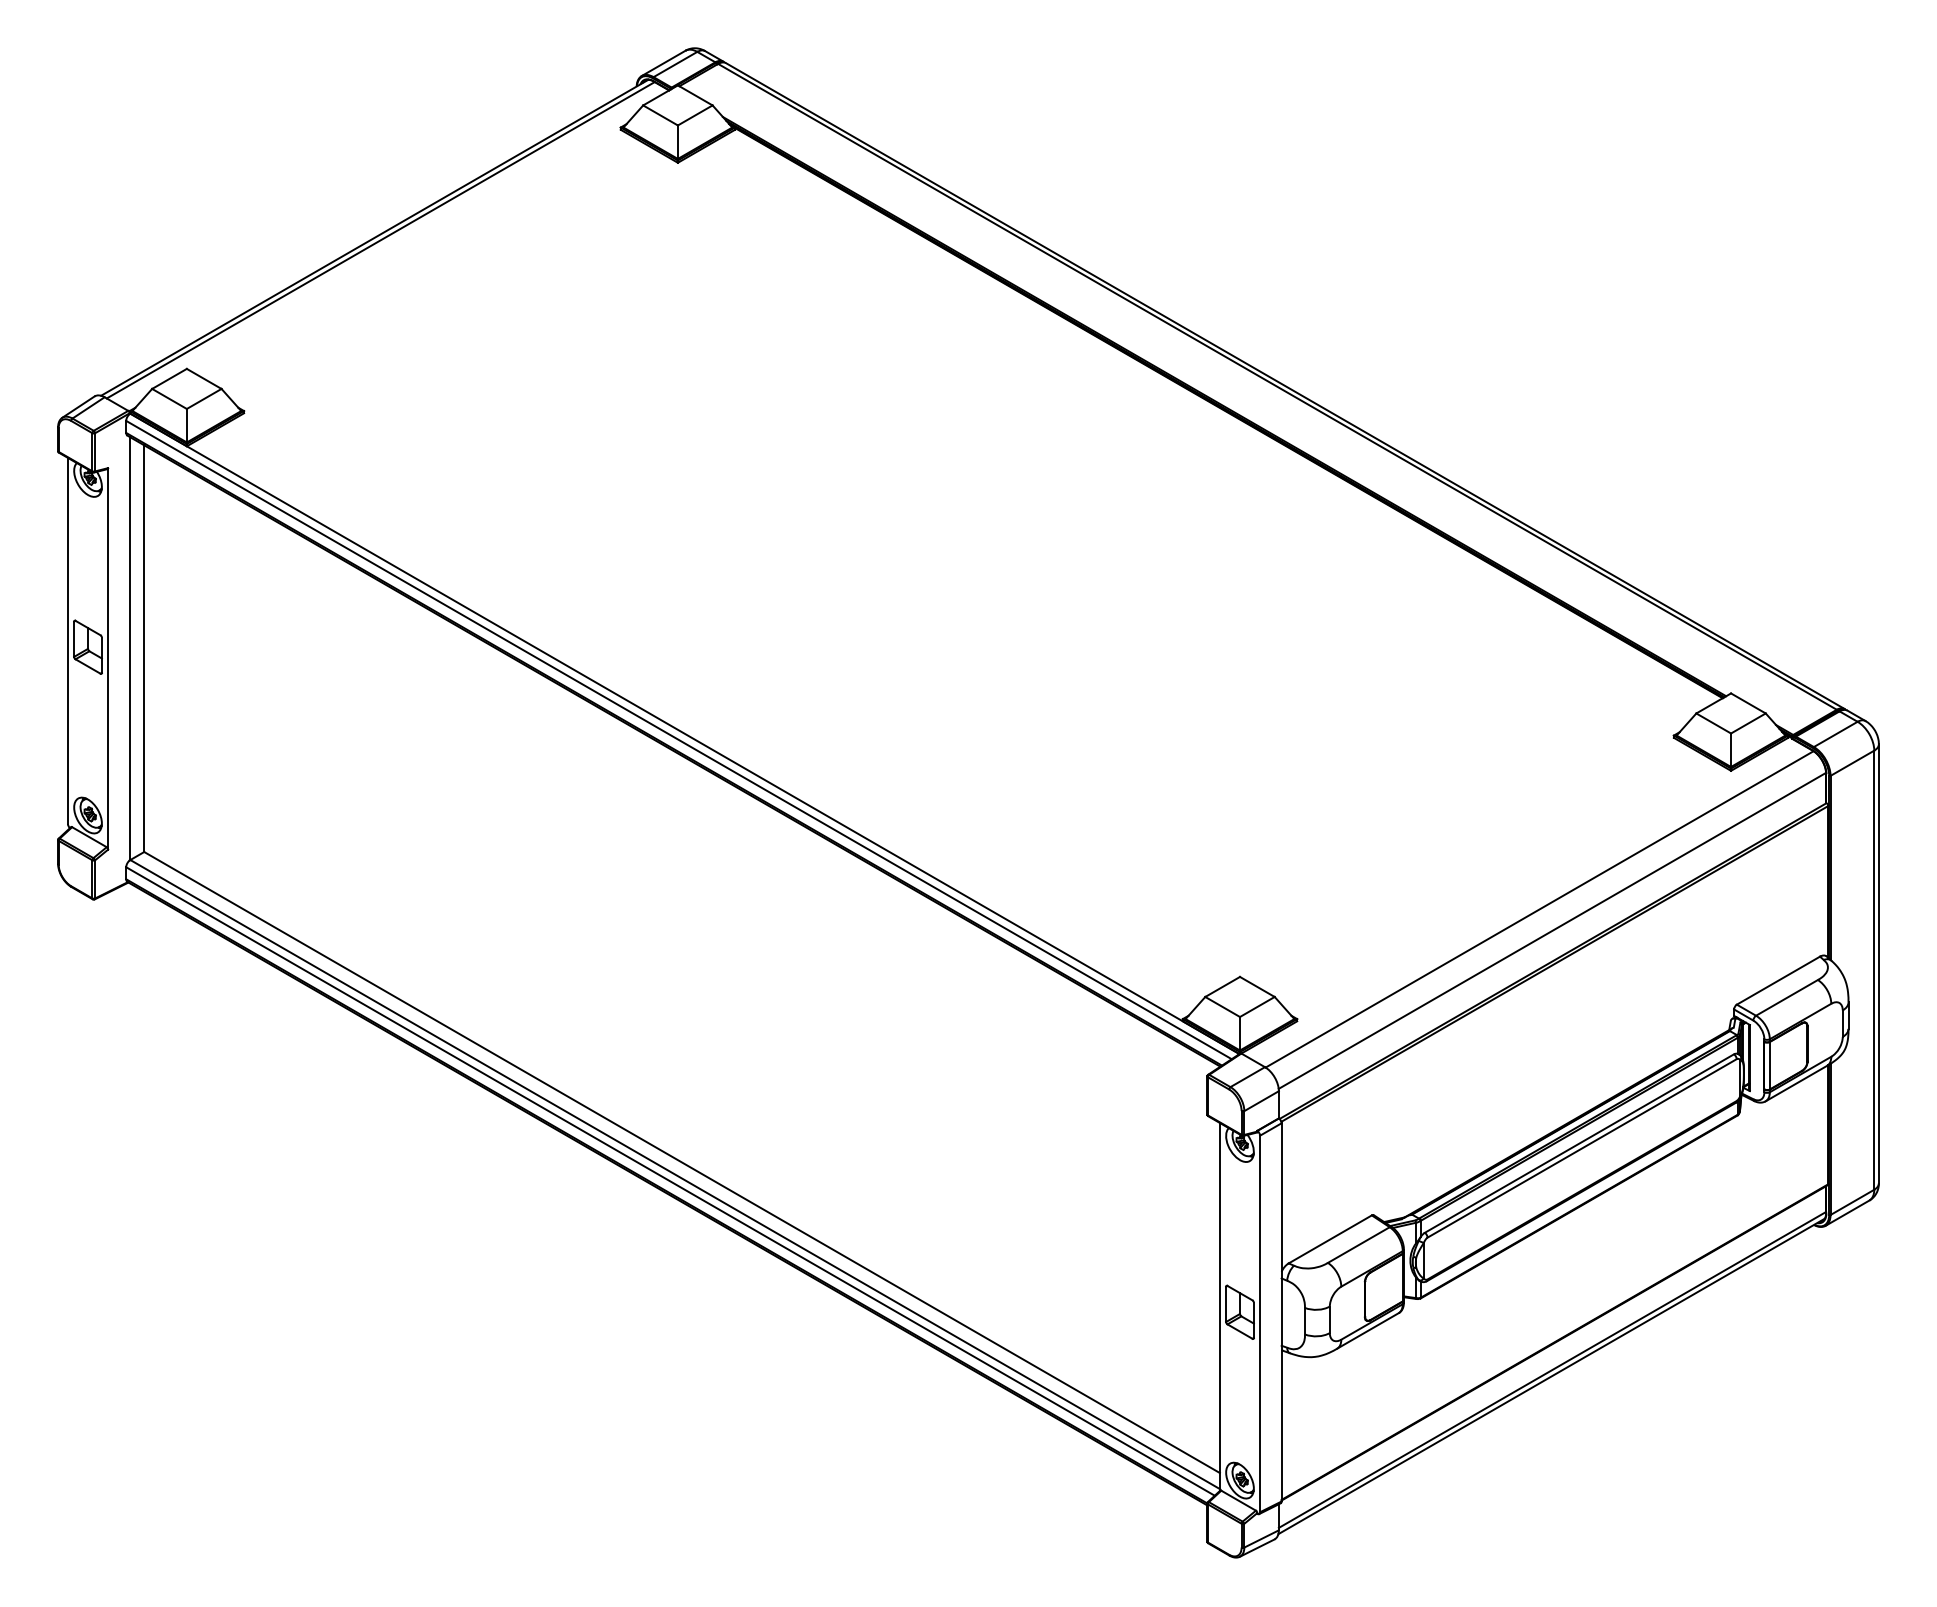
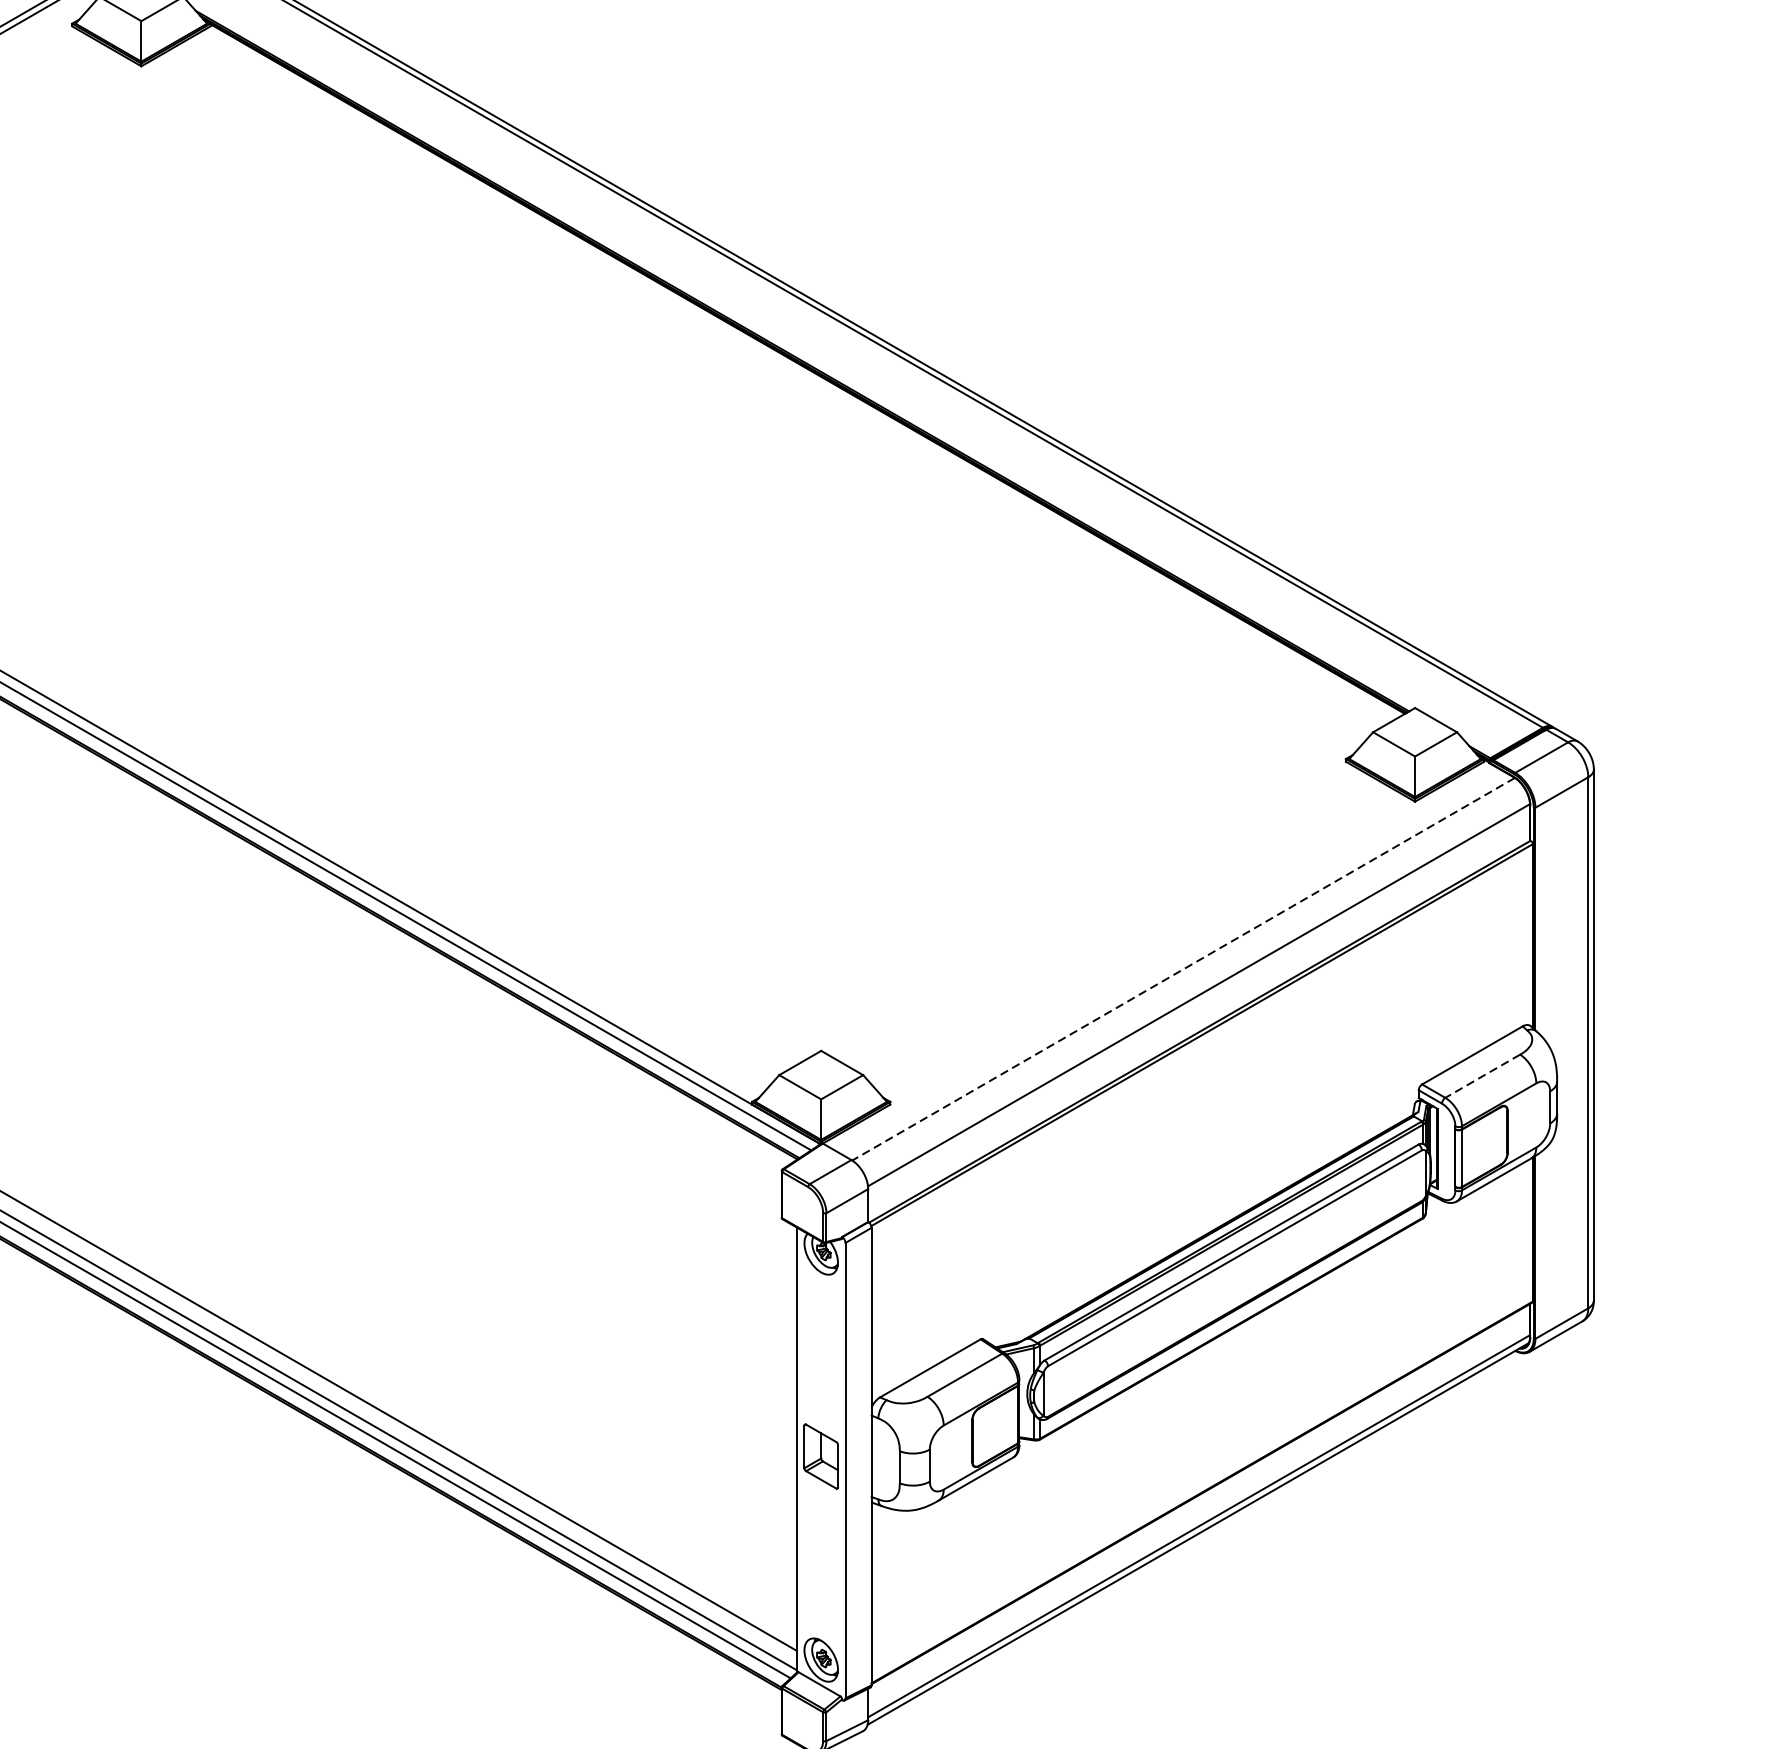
line: (1539, 909) -> (1183, 969), solid -> dashed
line: (1786, 997) -> (1482, 1075), solid -> dashed

